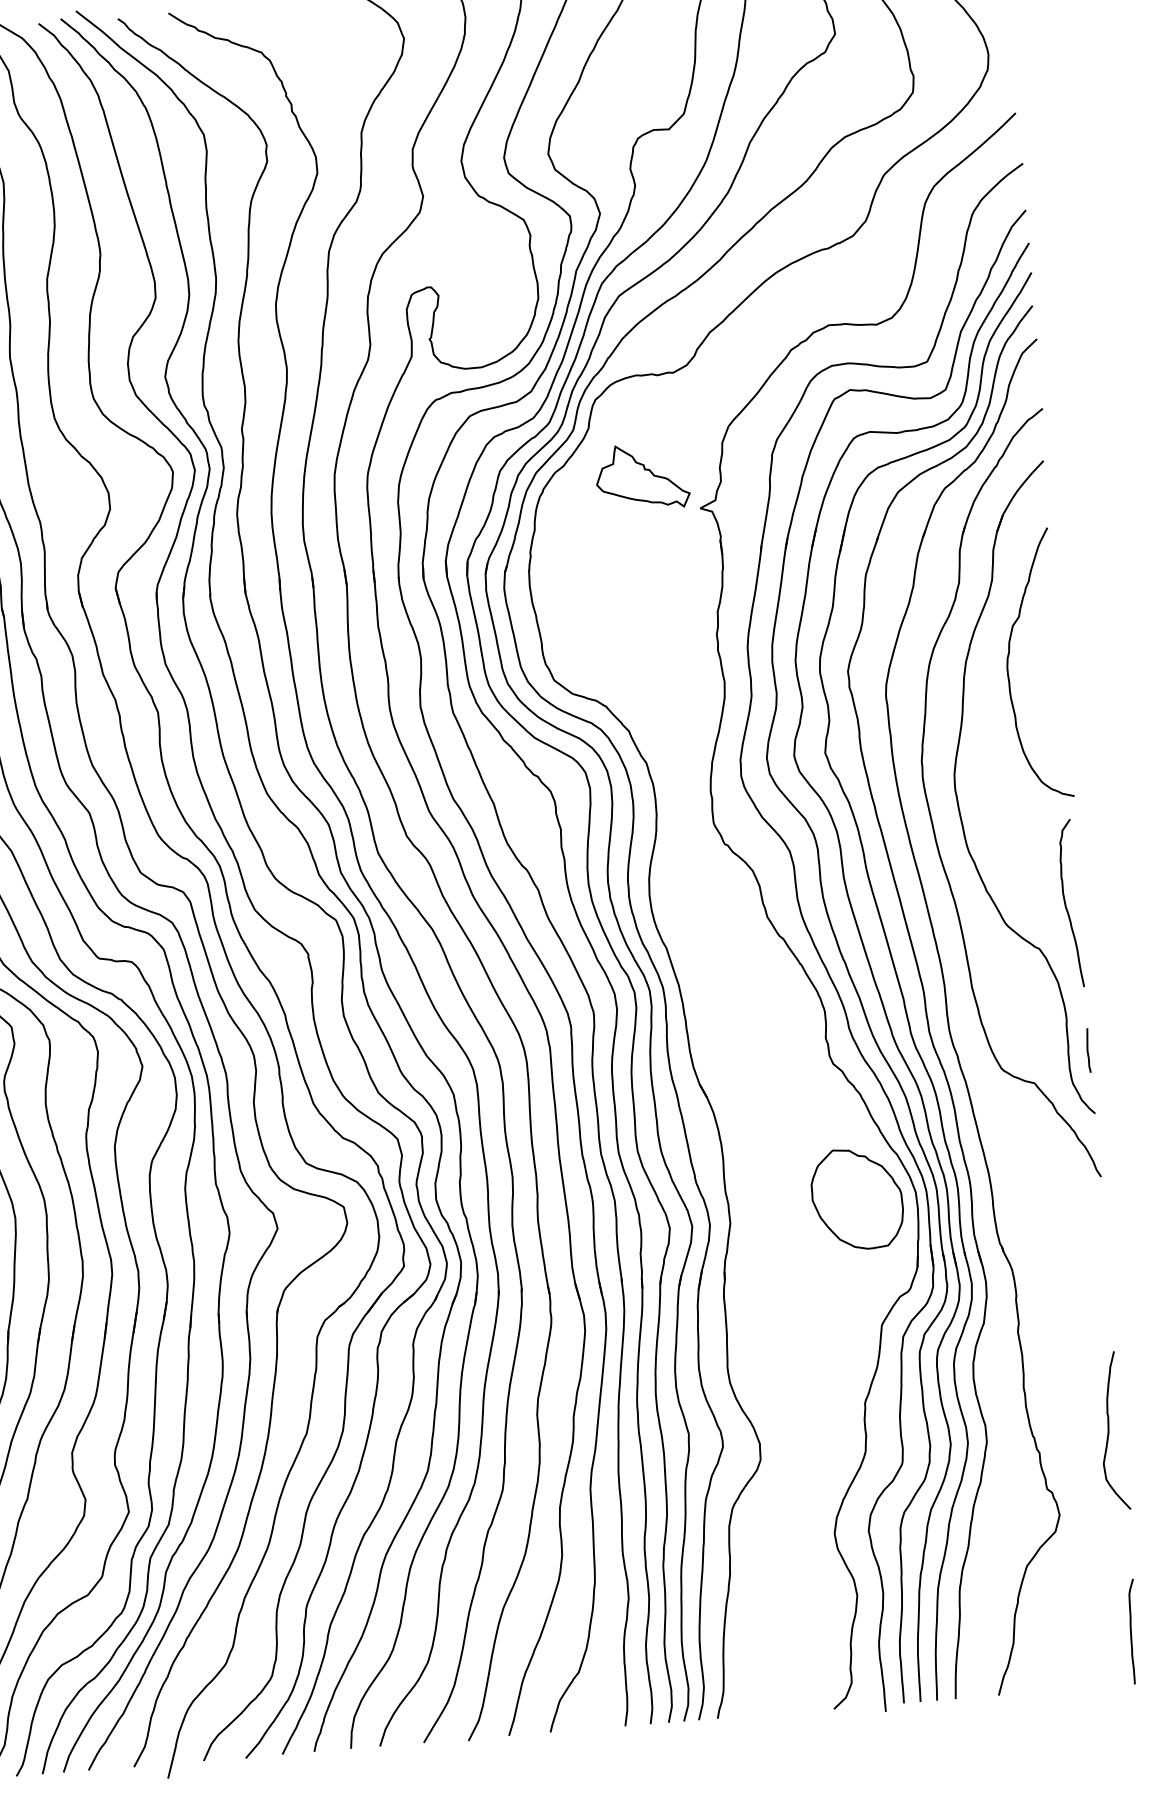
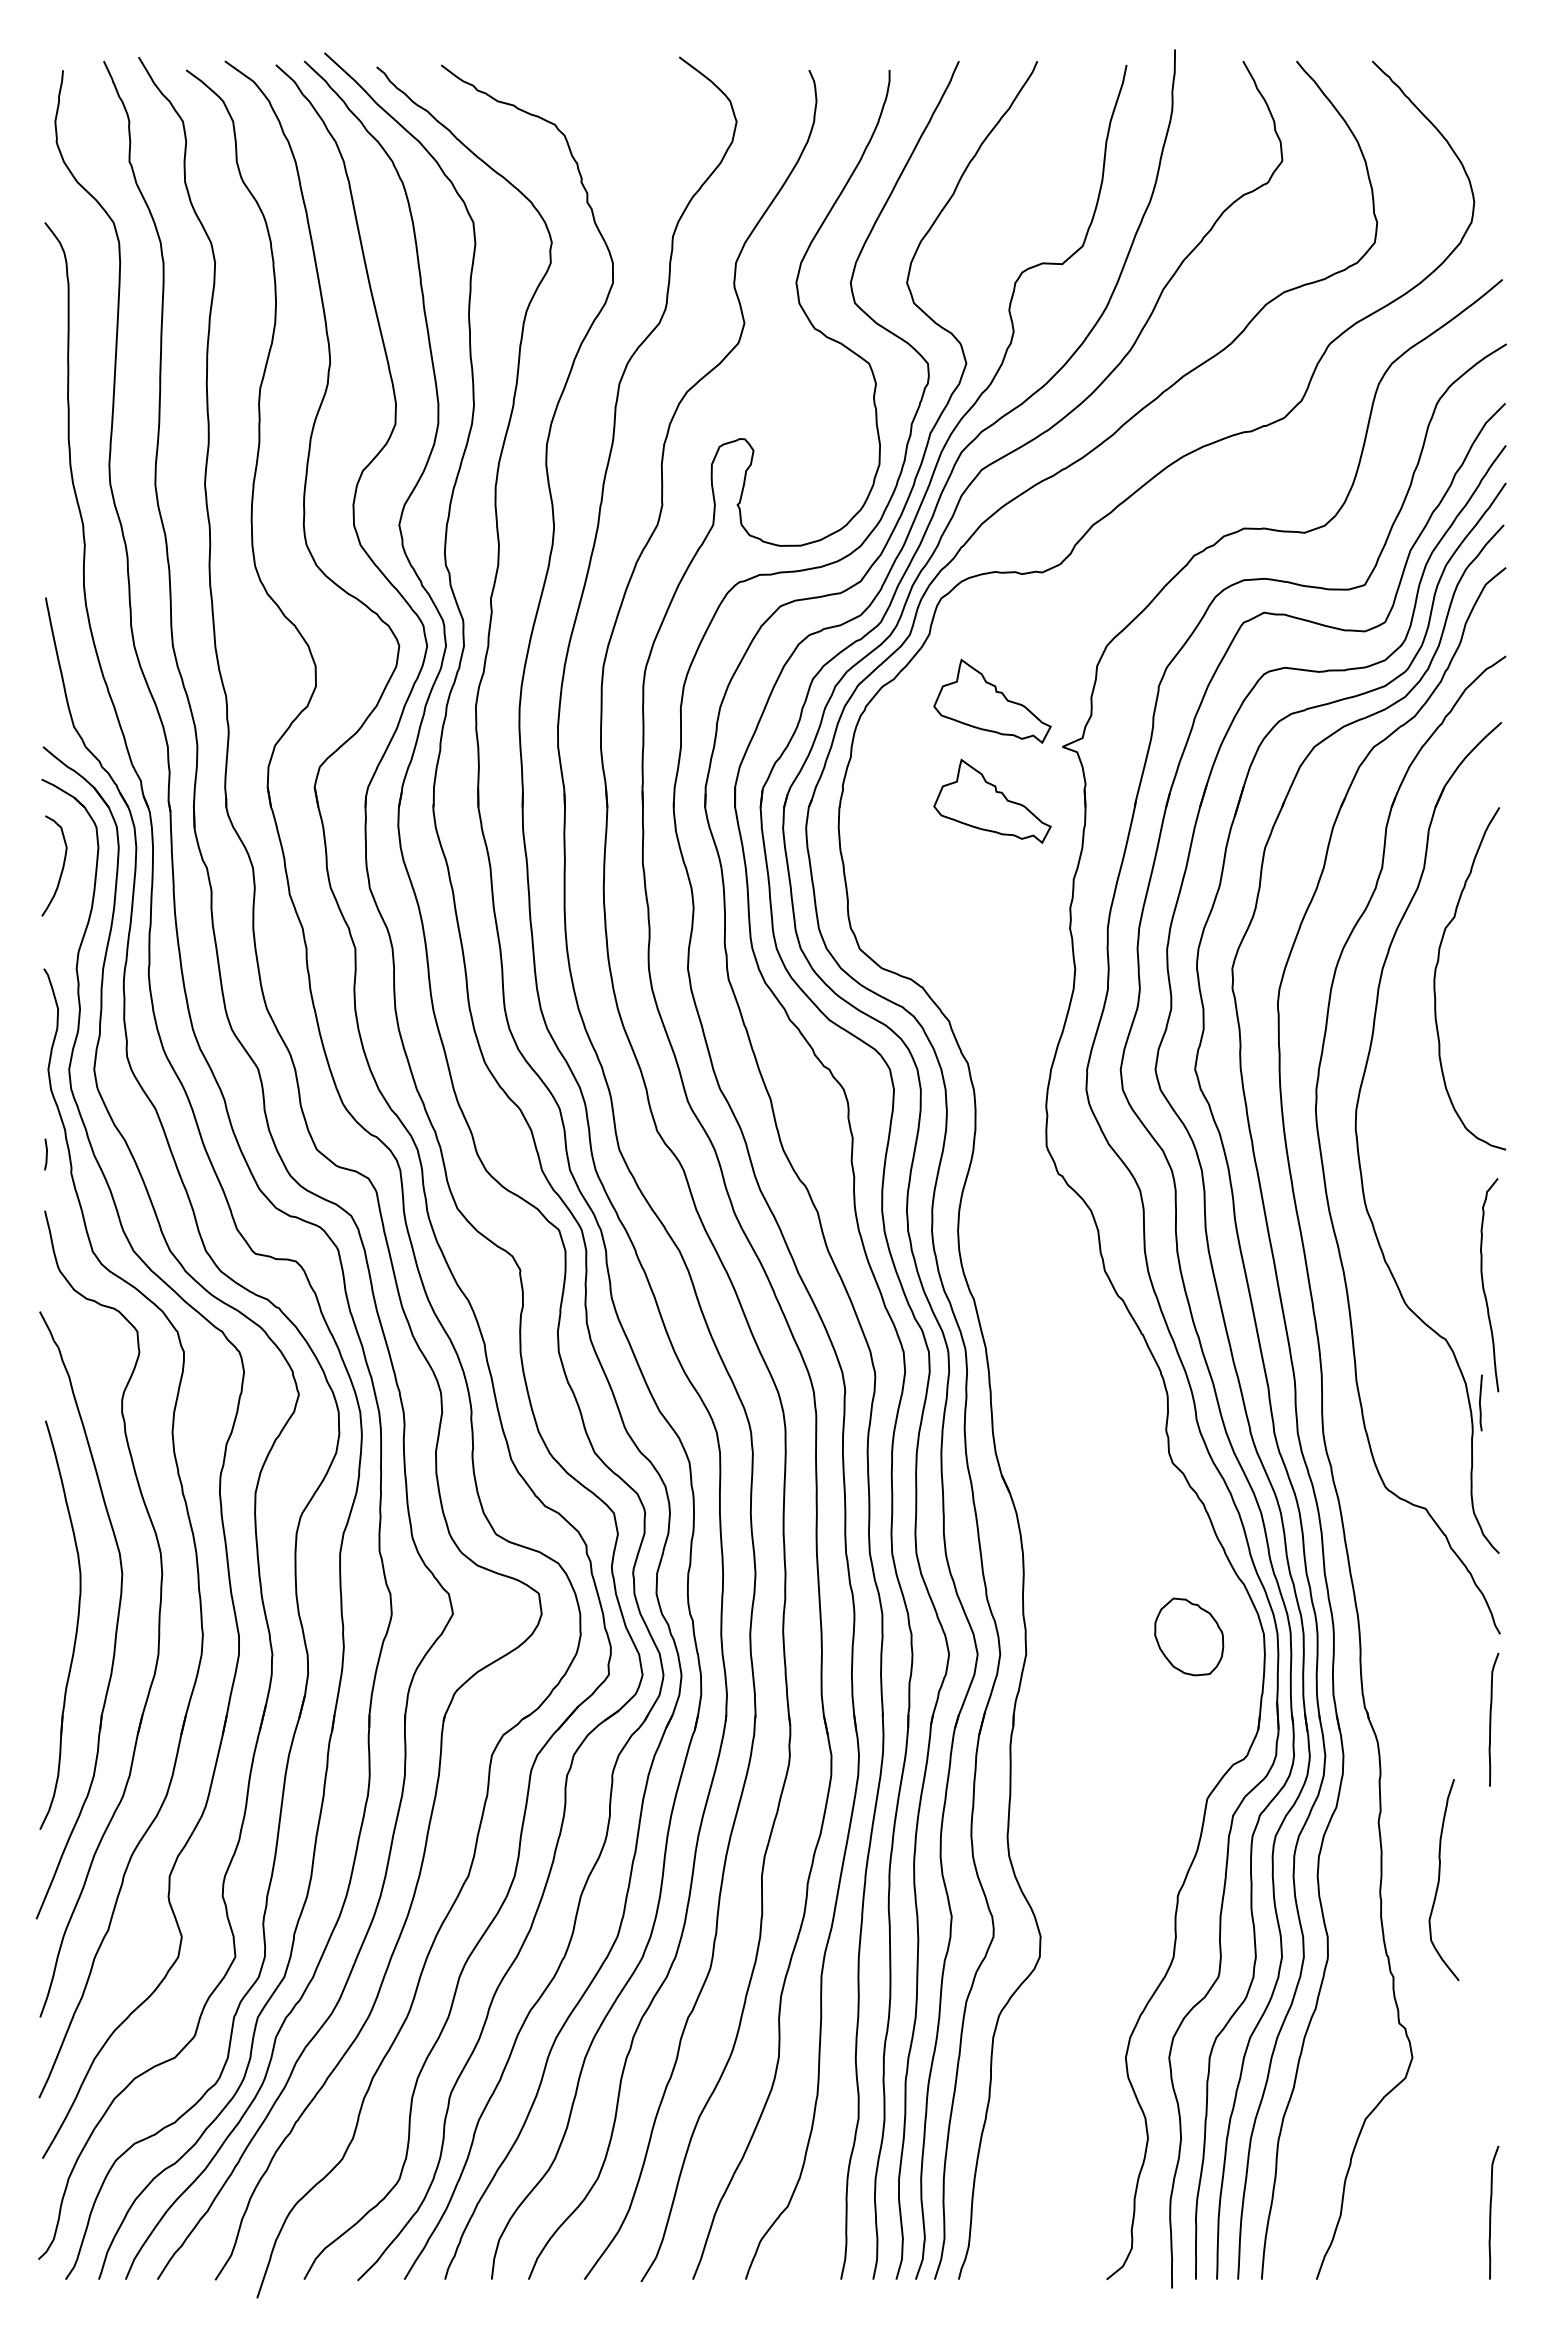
part: (648, 555) -> (992, 800), added
line: (1087, 1050) -> (1480, 1402), moved
part: (856, 1198) -> (1188, 1636), size x0.6
curve: (1099, 1244) -> (1491, 1719), added
curve: (1109, 1431) -> (1439, 1880), moved

